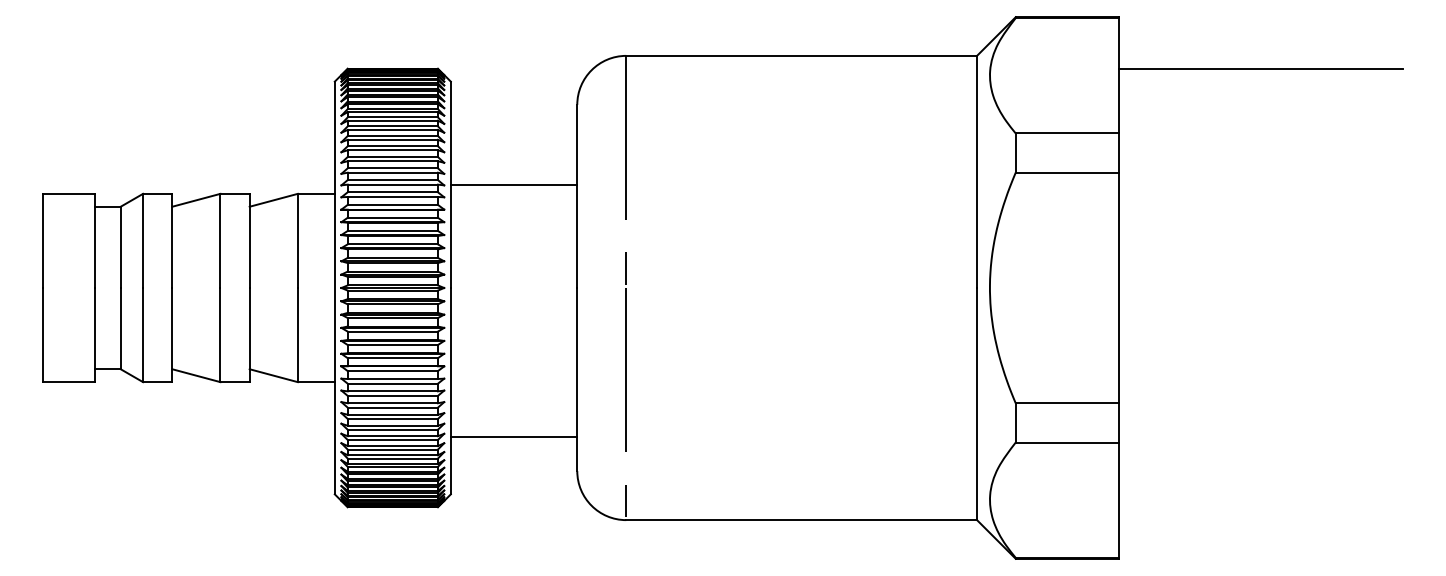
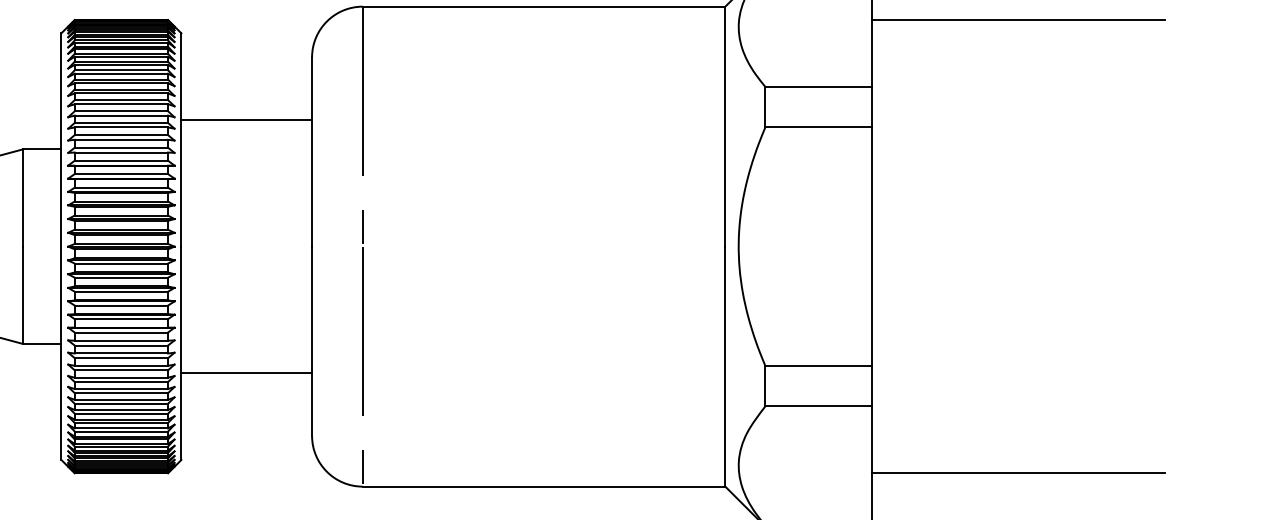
line: (513, 185) -> (246, 120), moved
line: (513, 436) -> (246, 373), moved
line: (1260, 507) -> (1018, 473), added

